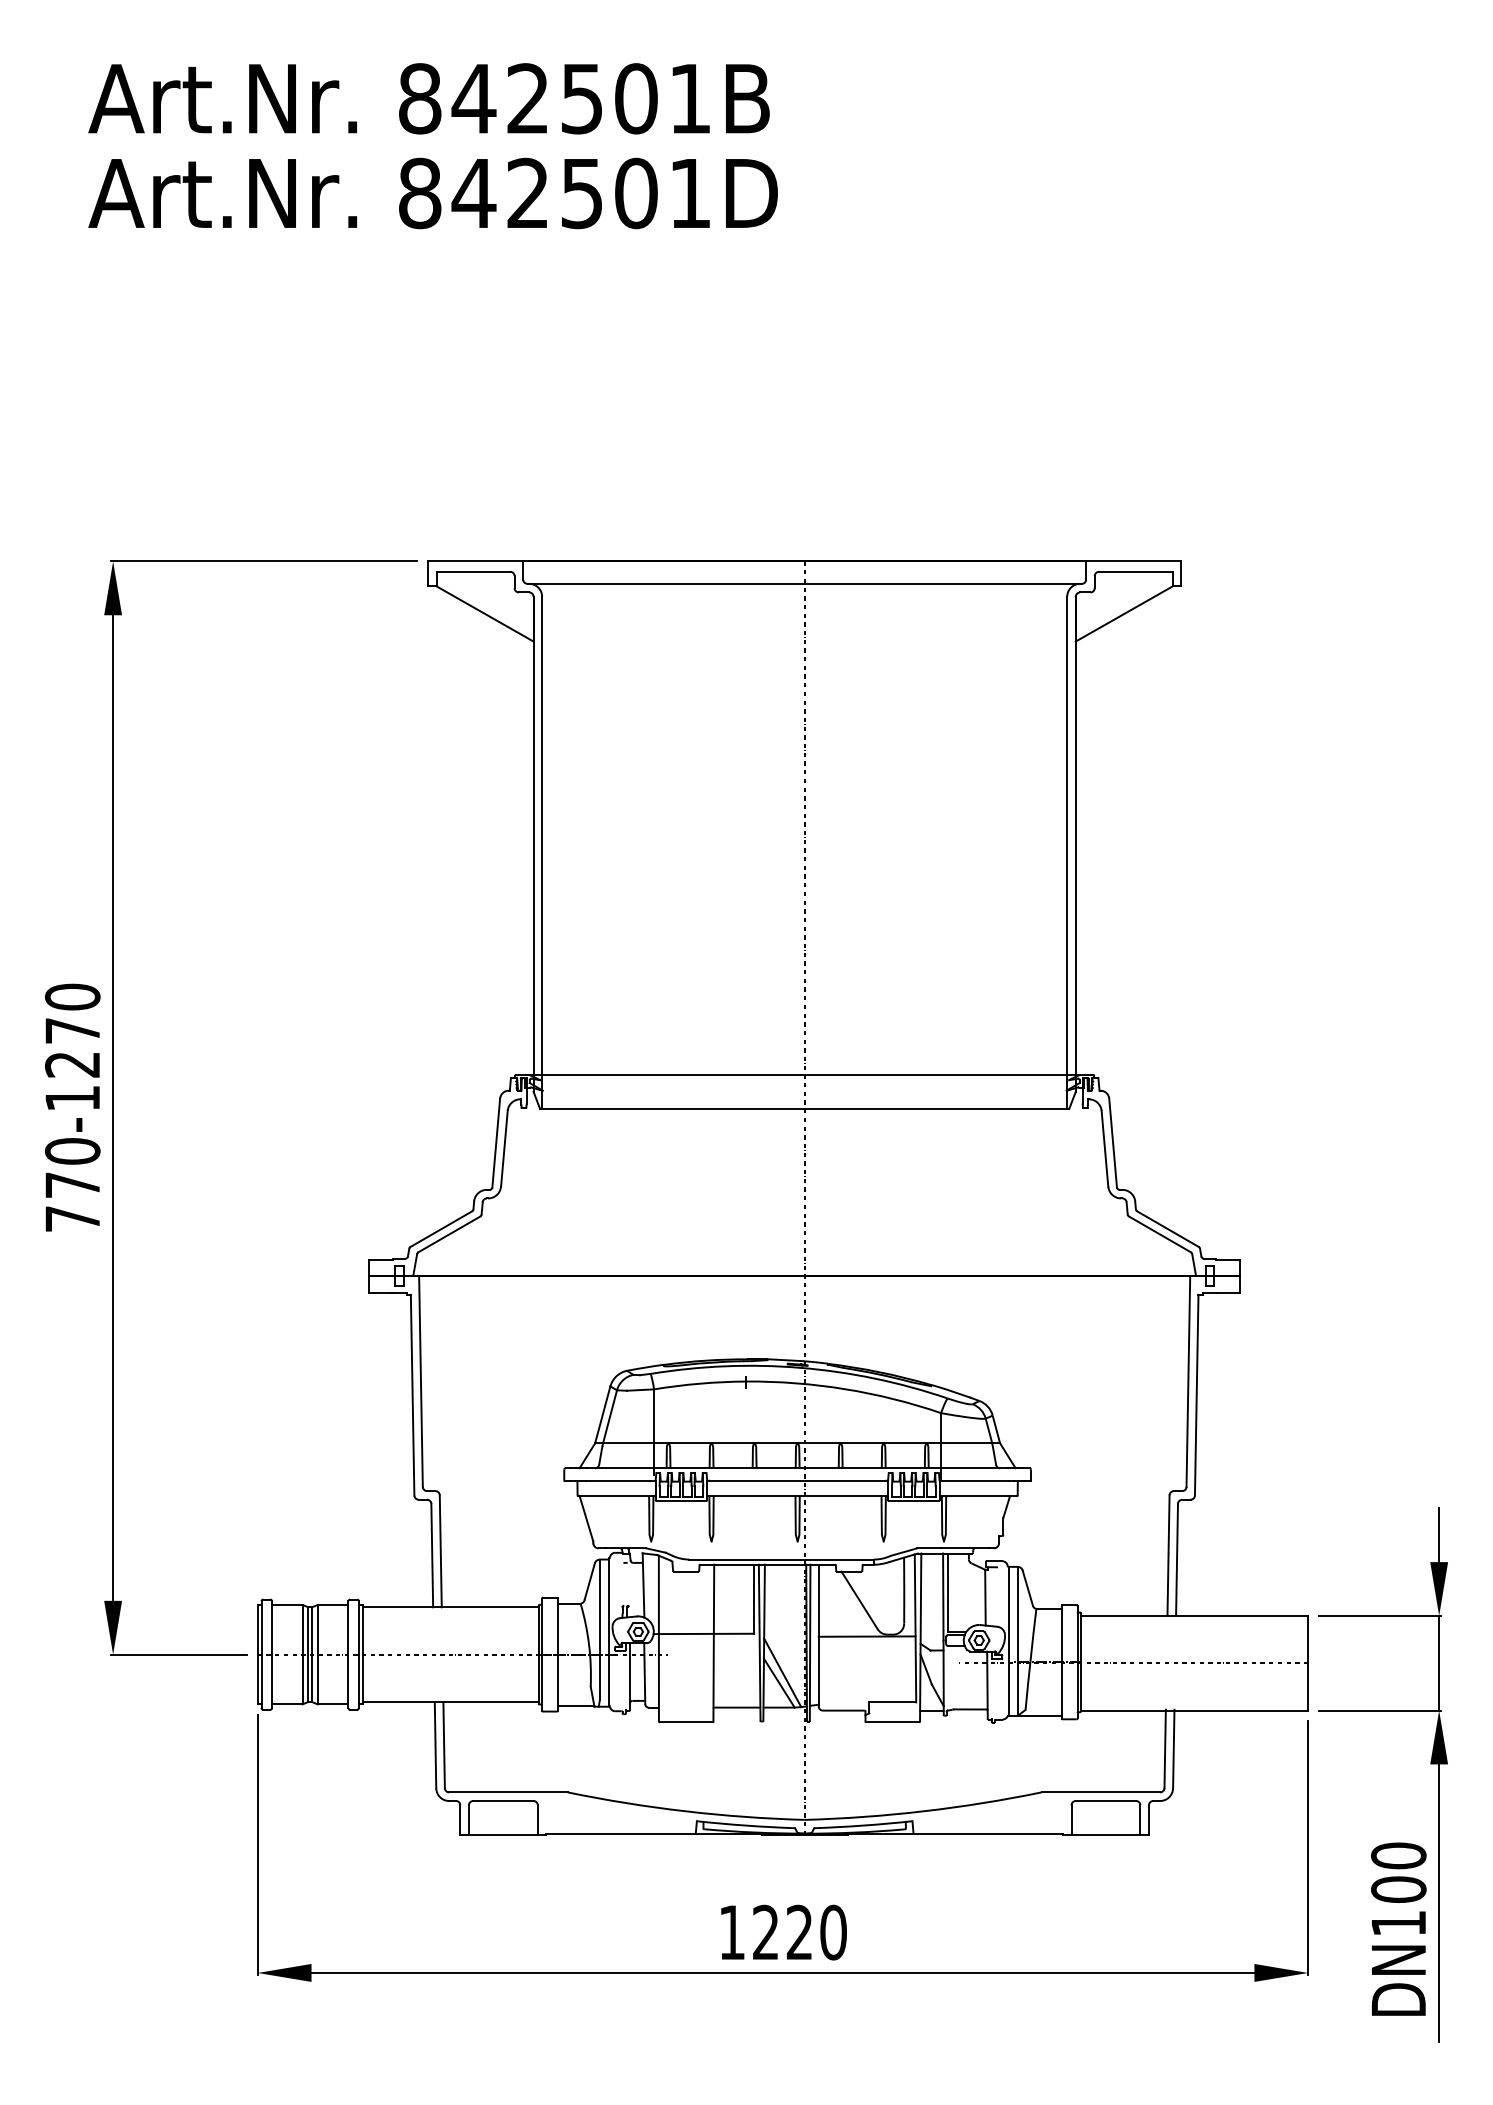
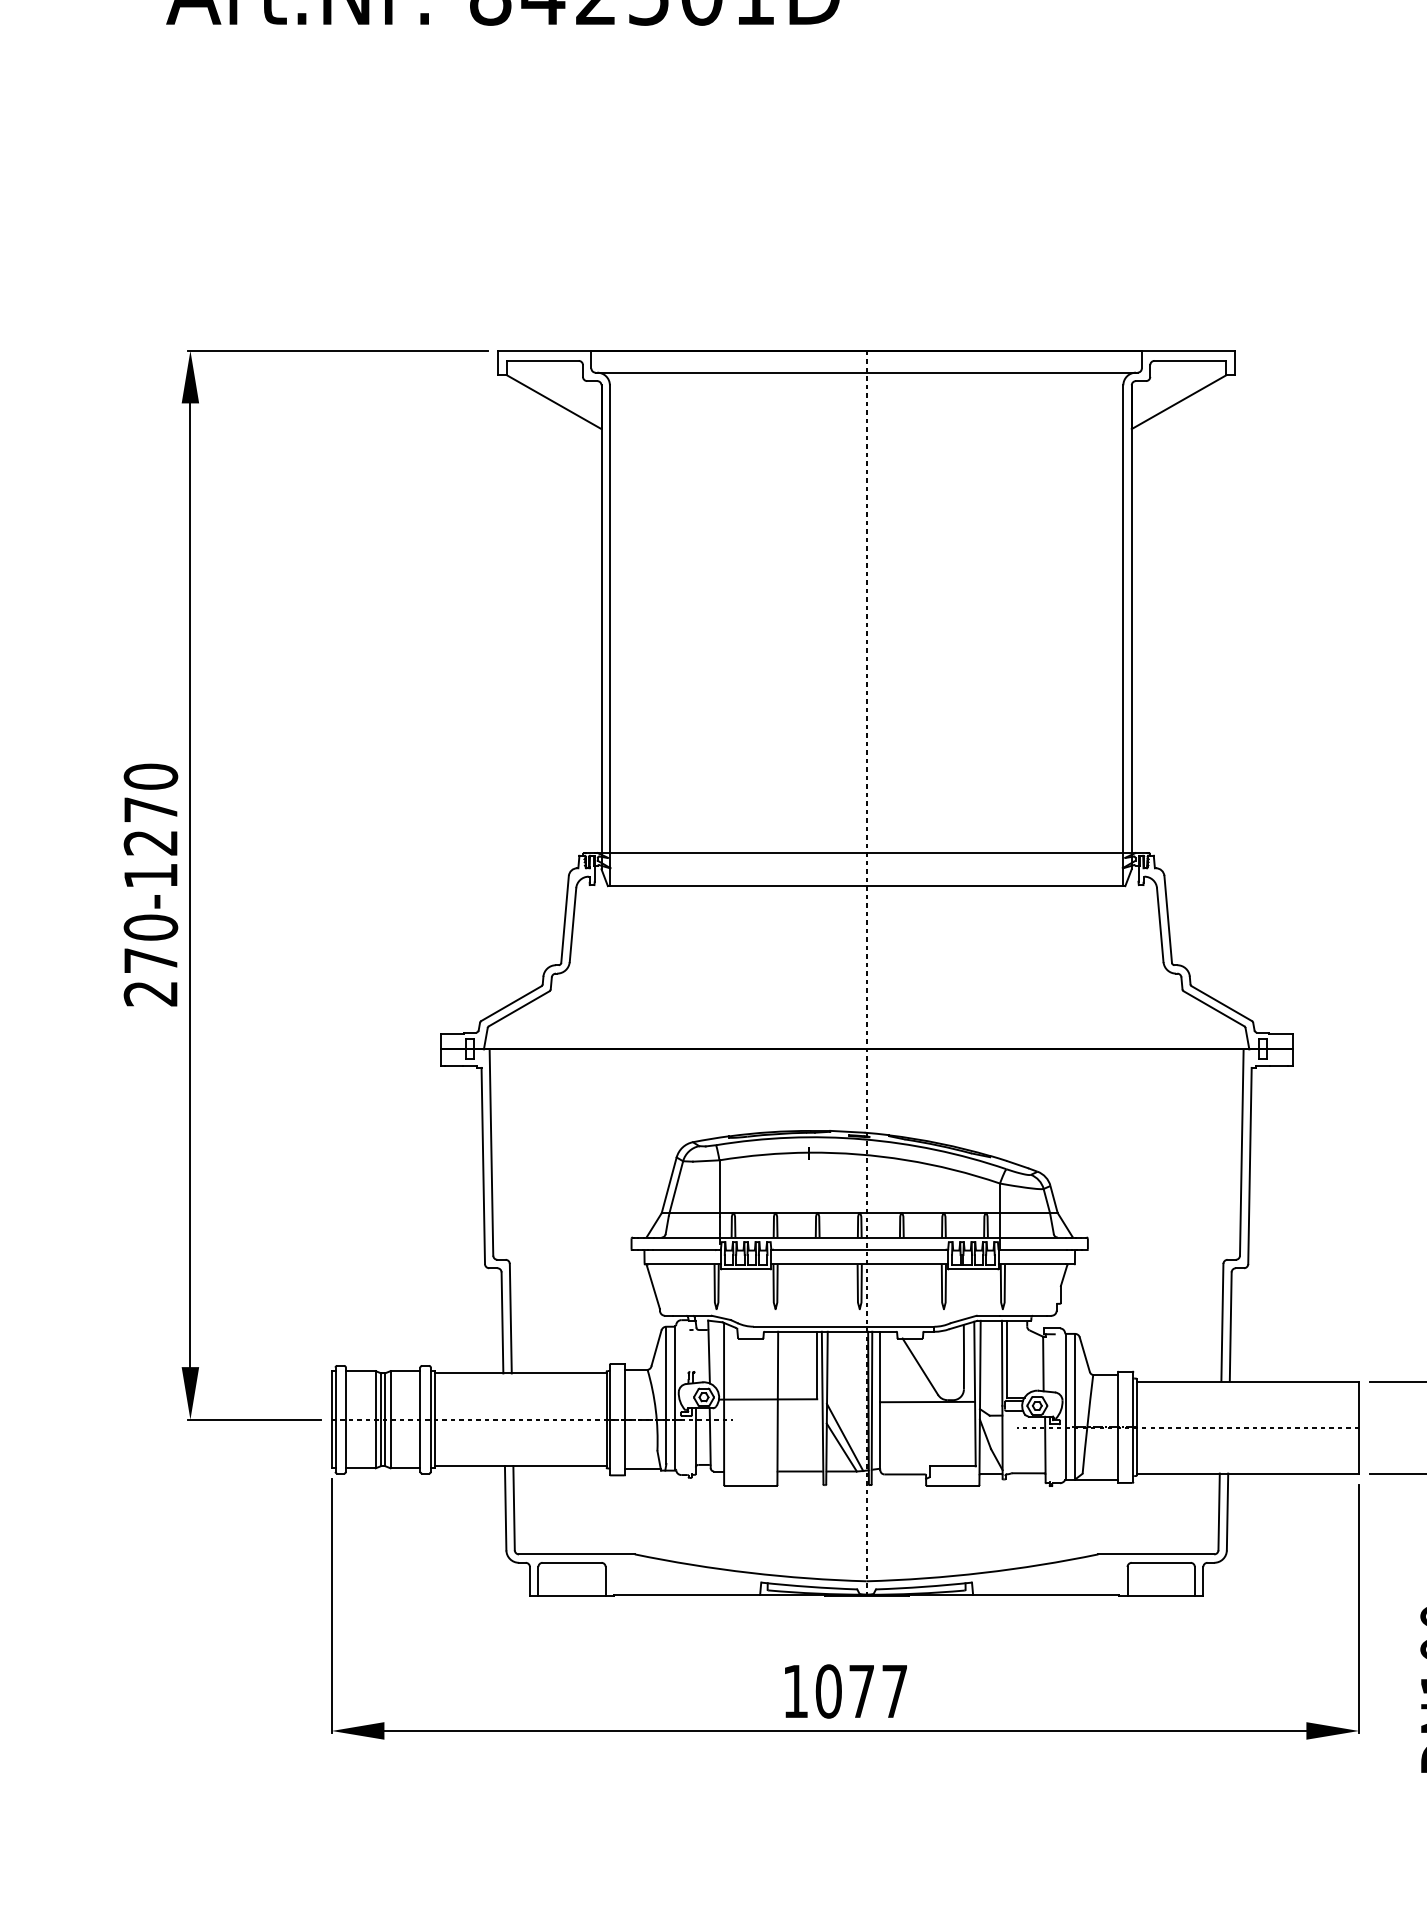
text: (71, 1218) -> (149, 993), 770-1270 -> 270-1270
text: (799, 1932) -> (861, 1691), 1220 -> 1077

